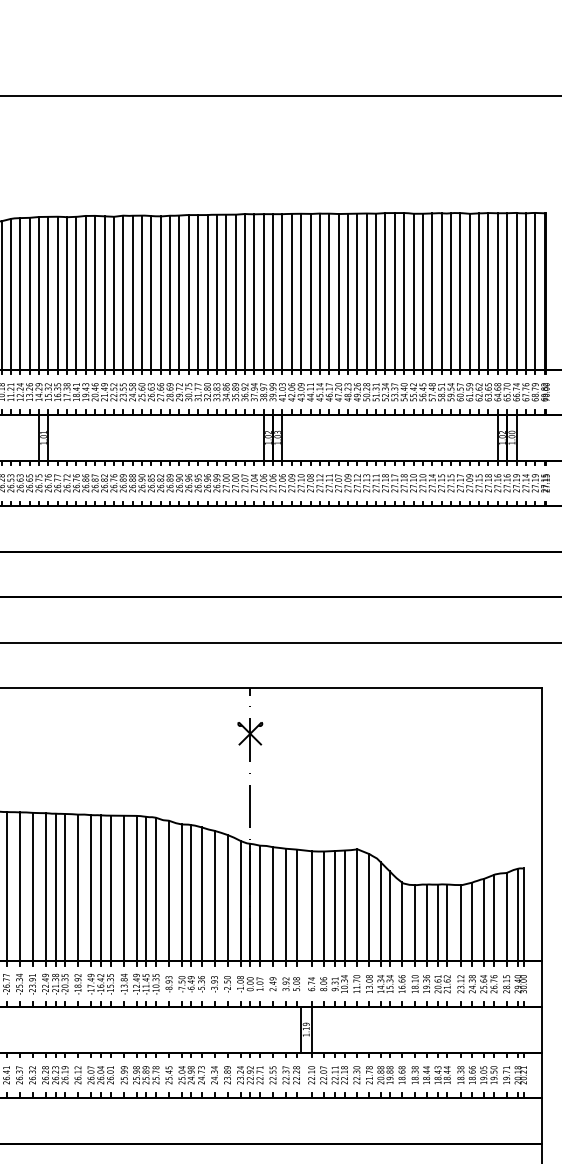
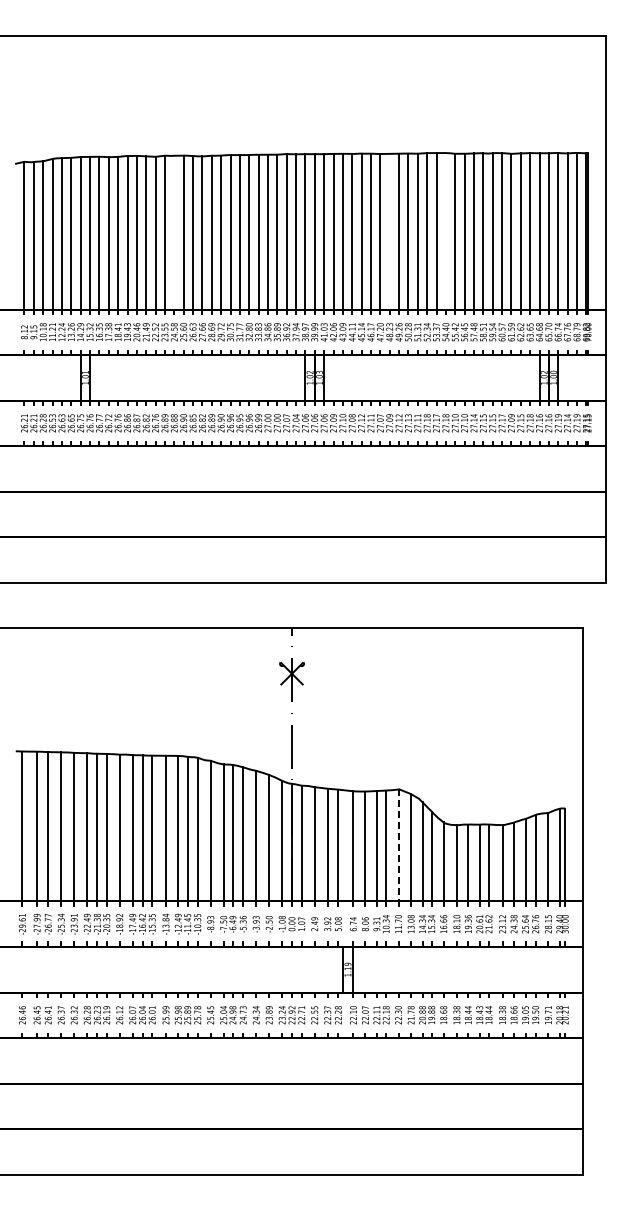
line: (347, 291) -> (389, 231), removed
line: (403, 291) -> (445, 231), removed
line: (132, 292) -> (174, 232), removed
line: (356, 905) -> (398, 845), solid -> dashed

